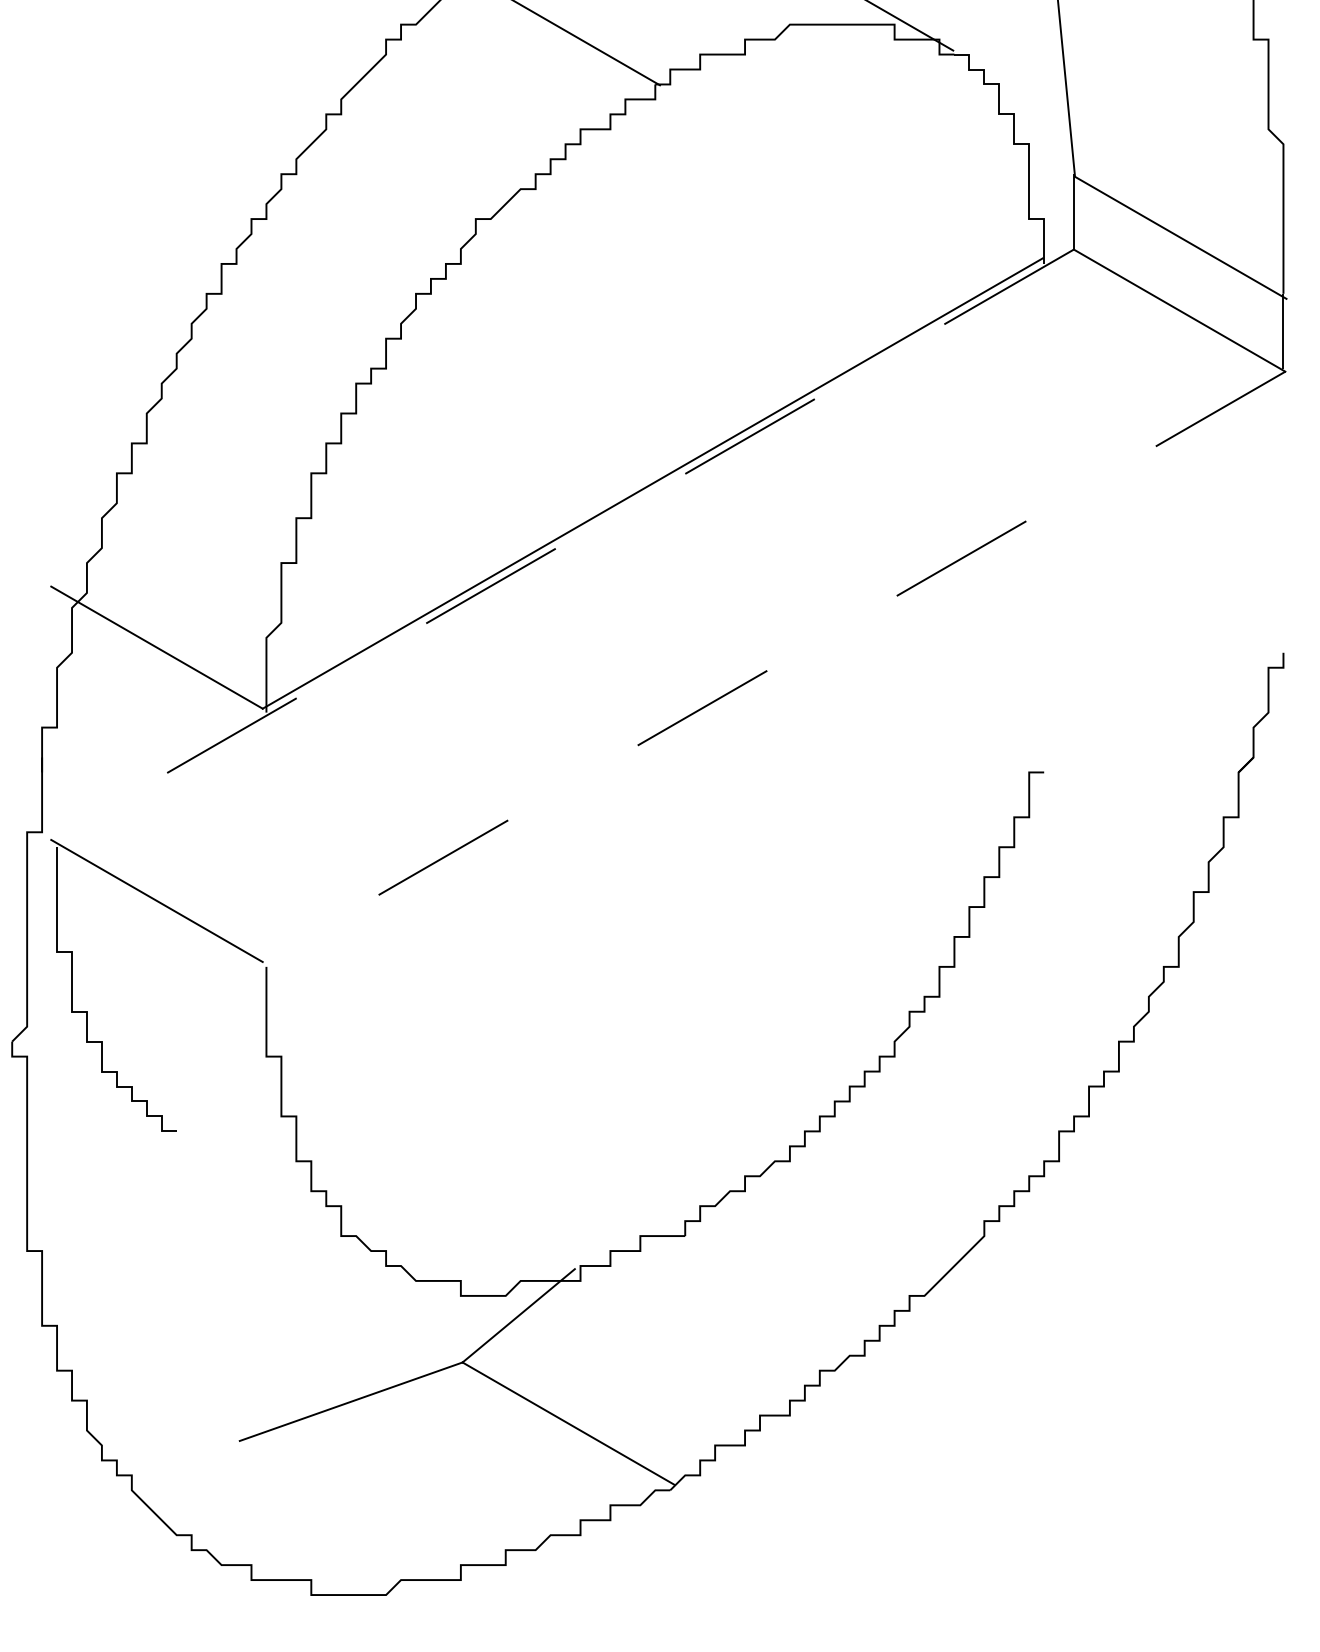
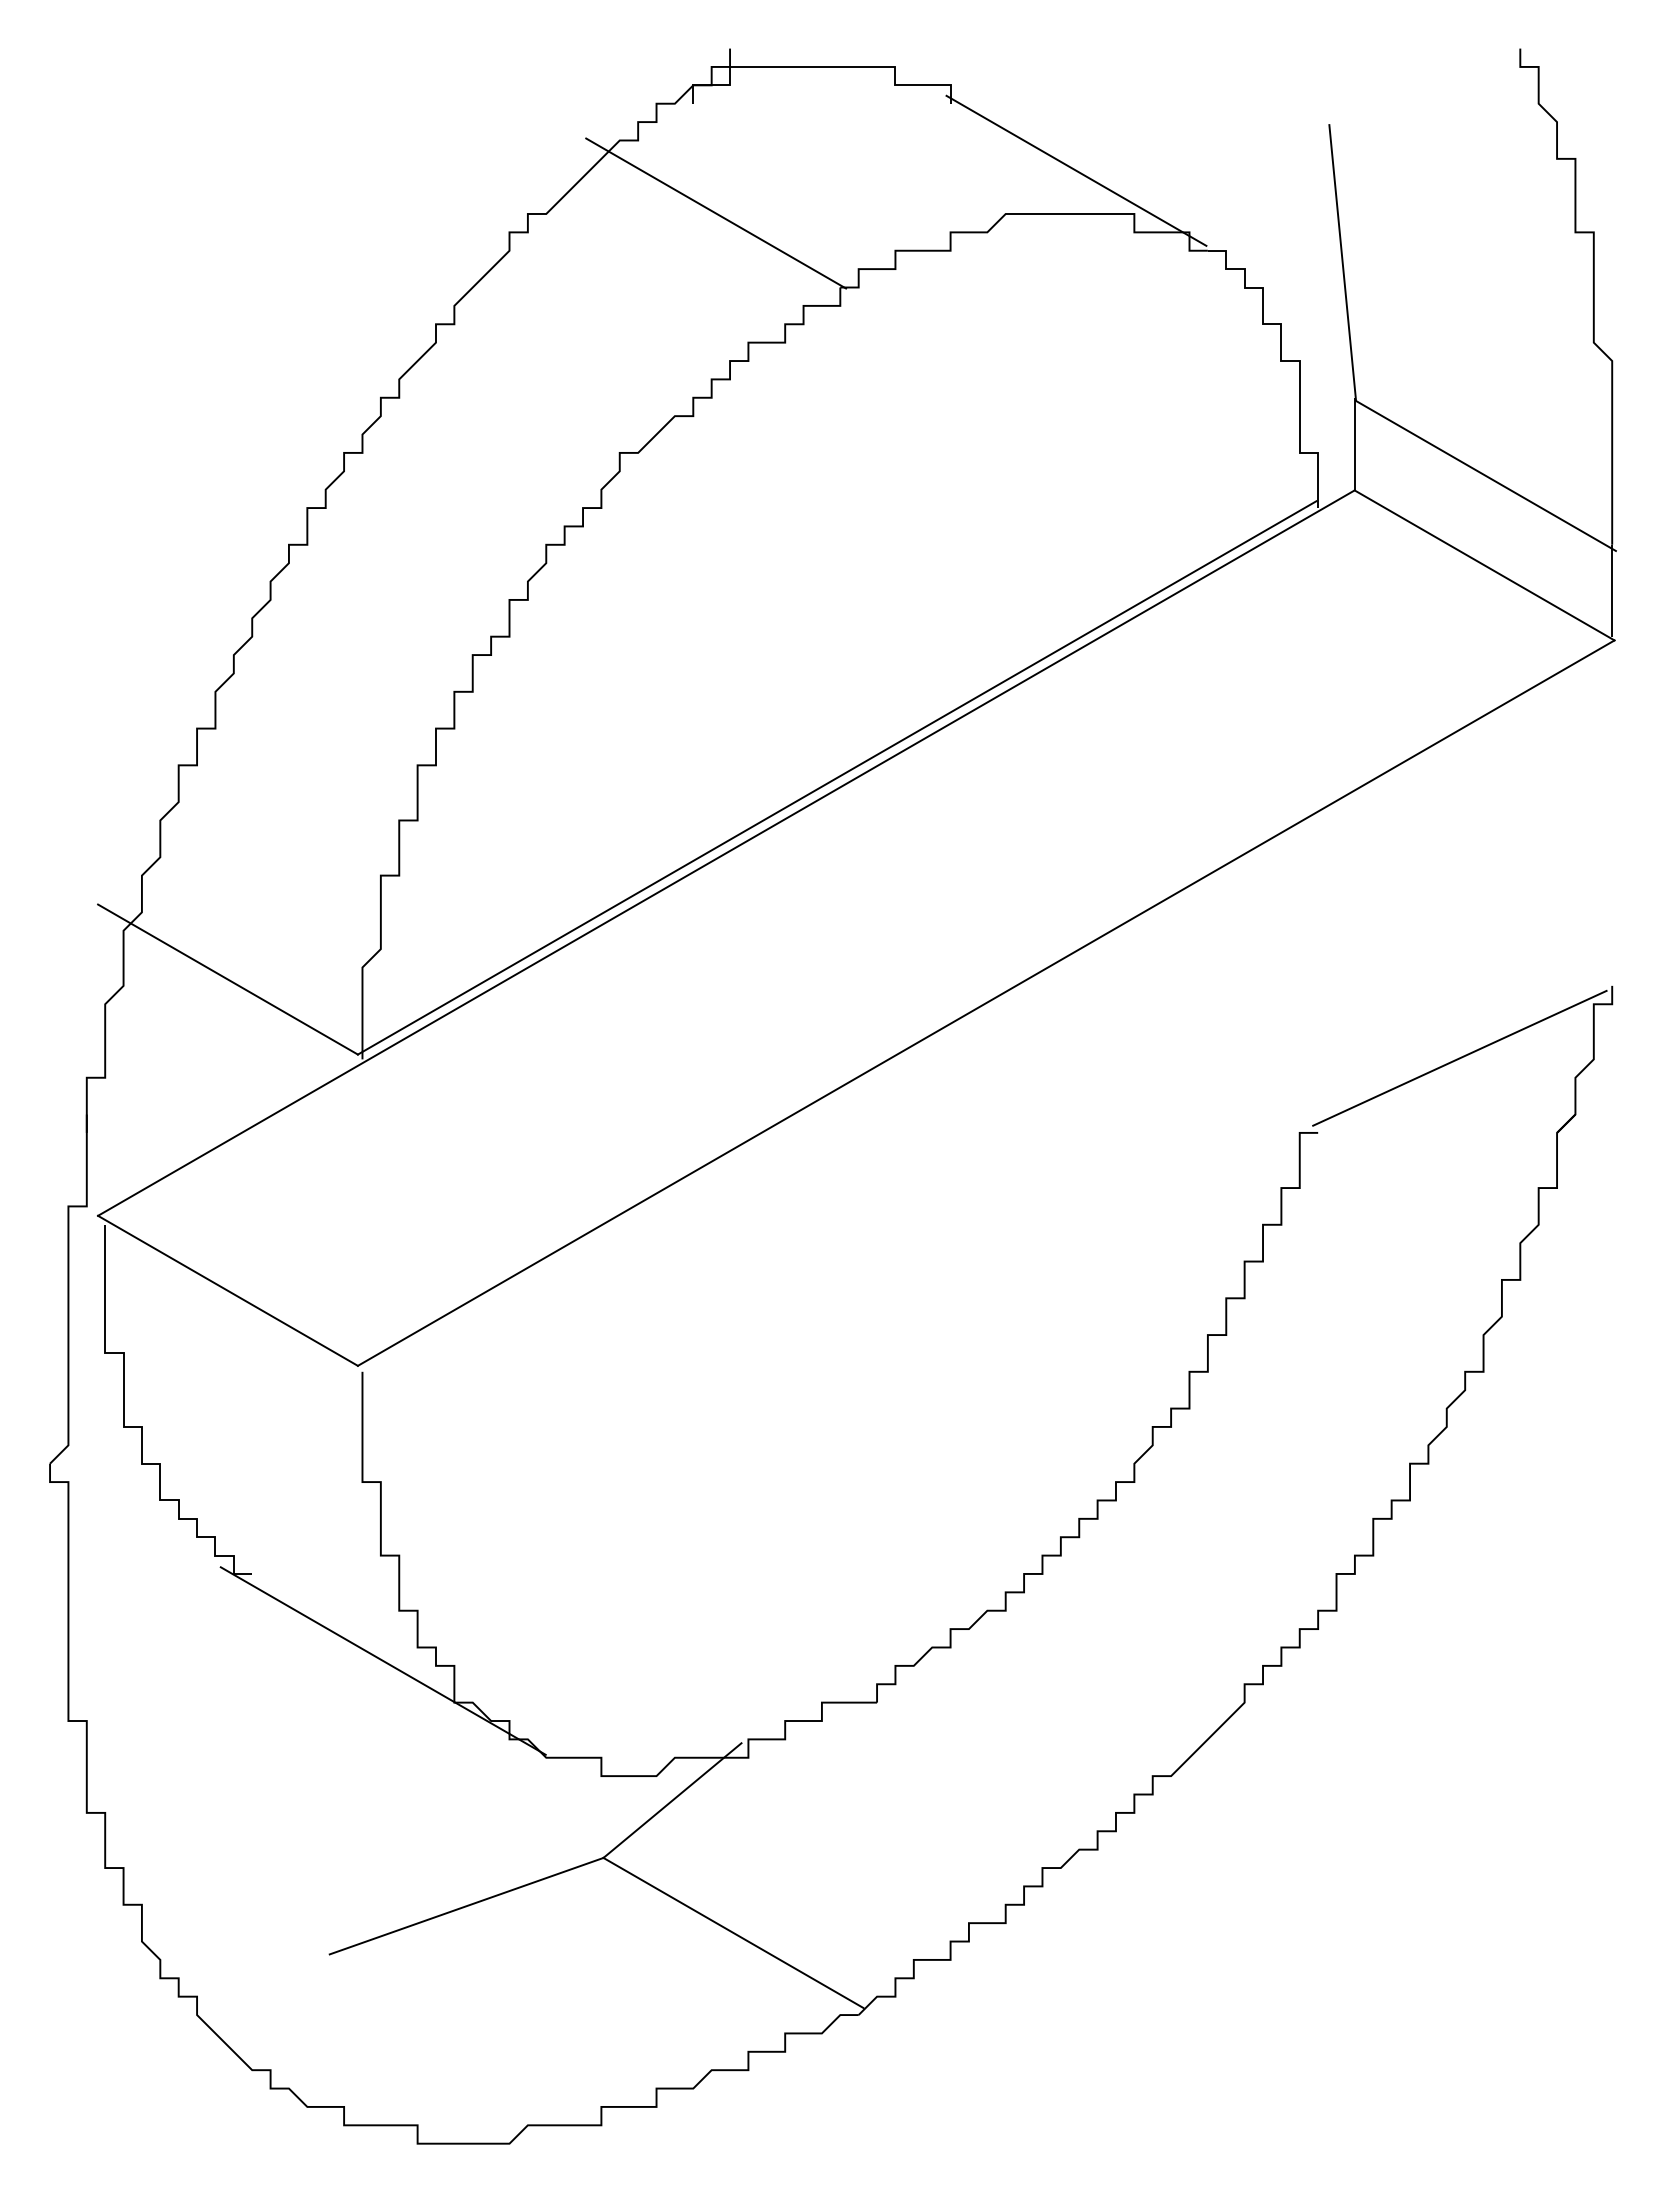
line: (561, 545) -> (725, 853), dashed -> solid
line: (773, 667) -> (985, 1003), dashed -> solid
line: (1159, 711) -> (1459, 1057), added
line: (282, 1201) -> (382, 1660), added

